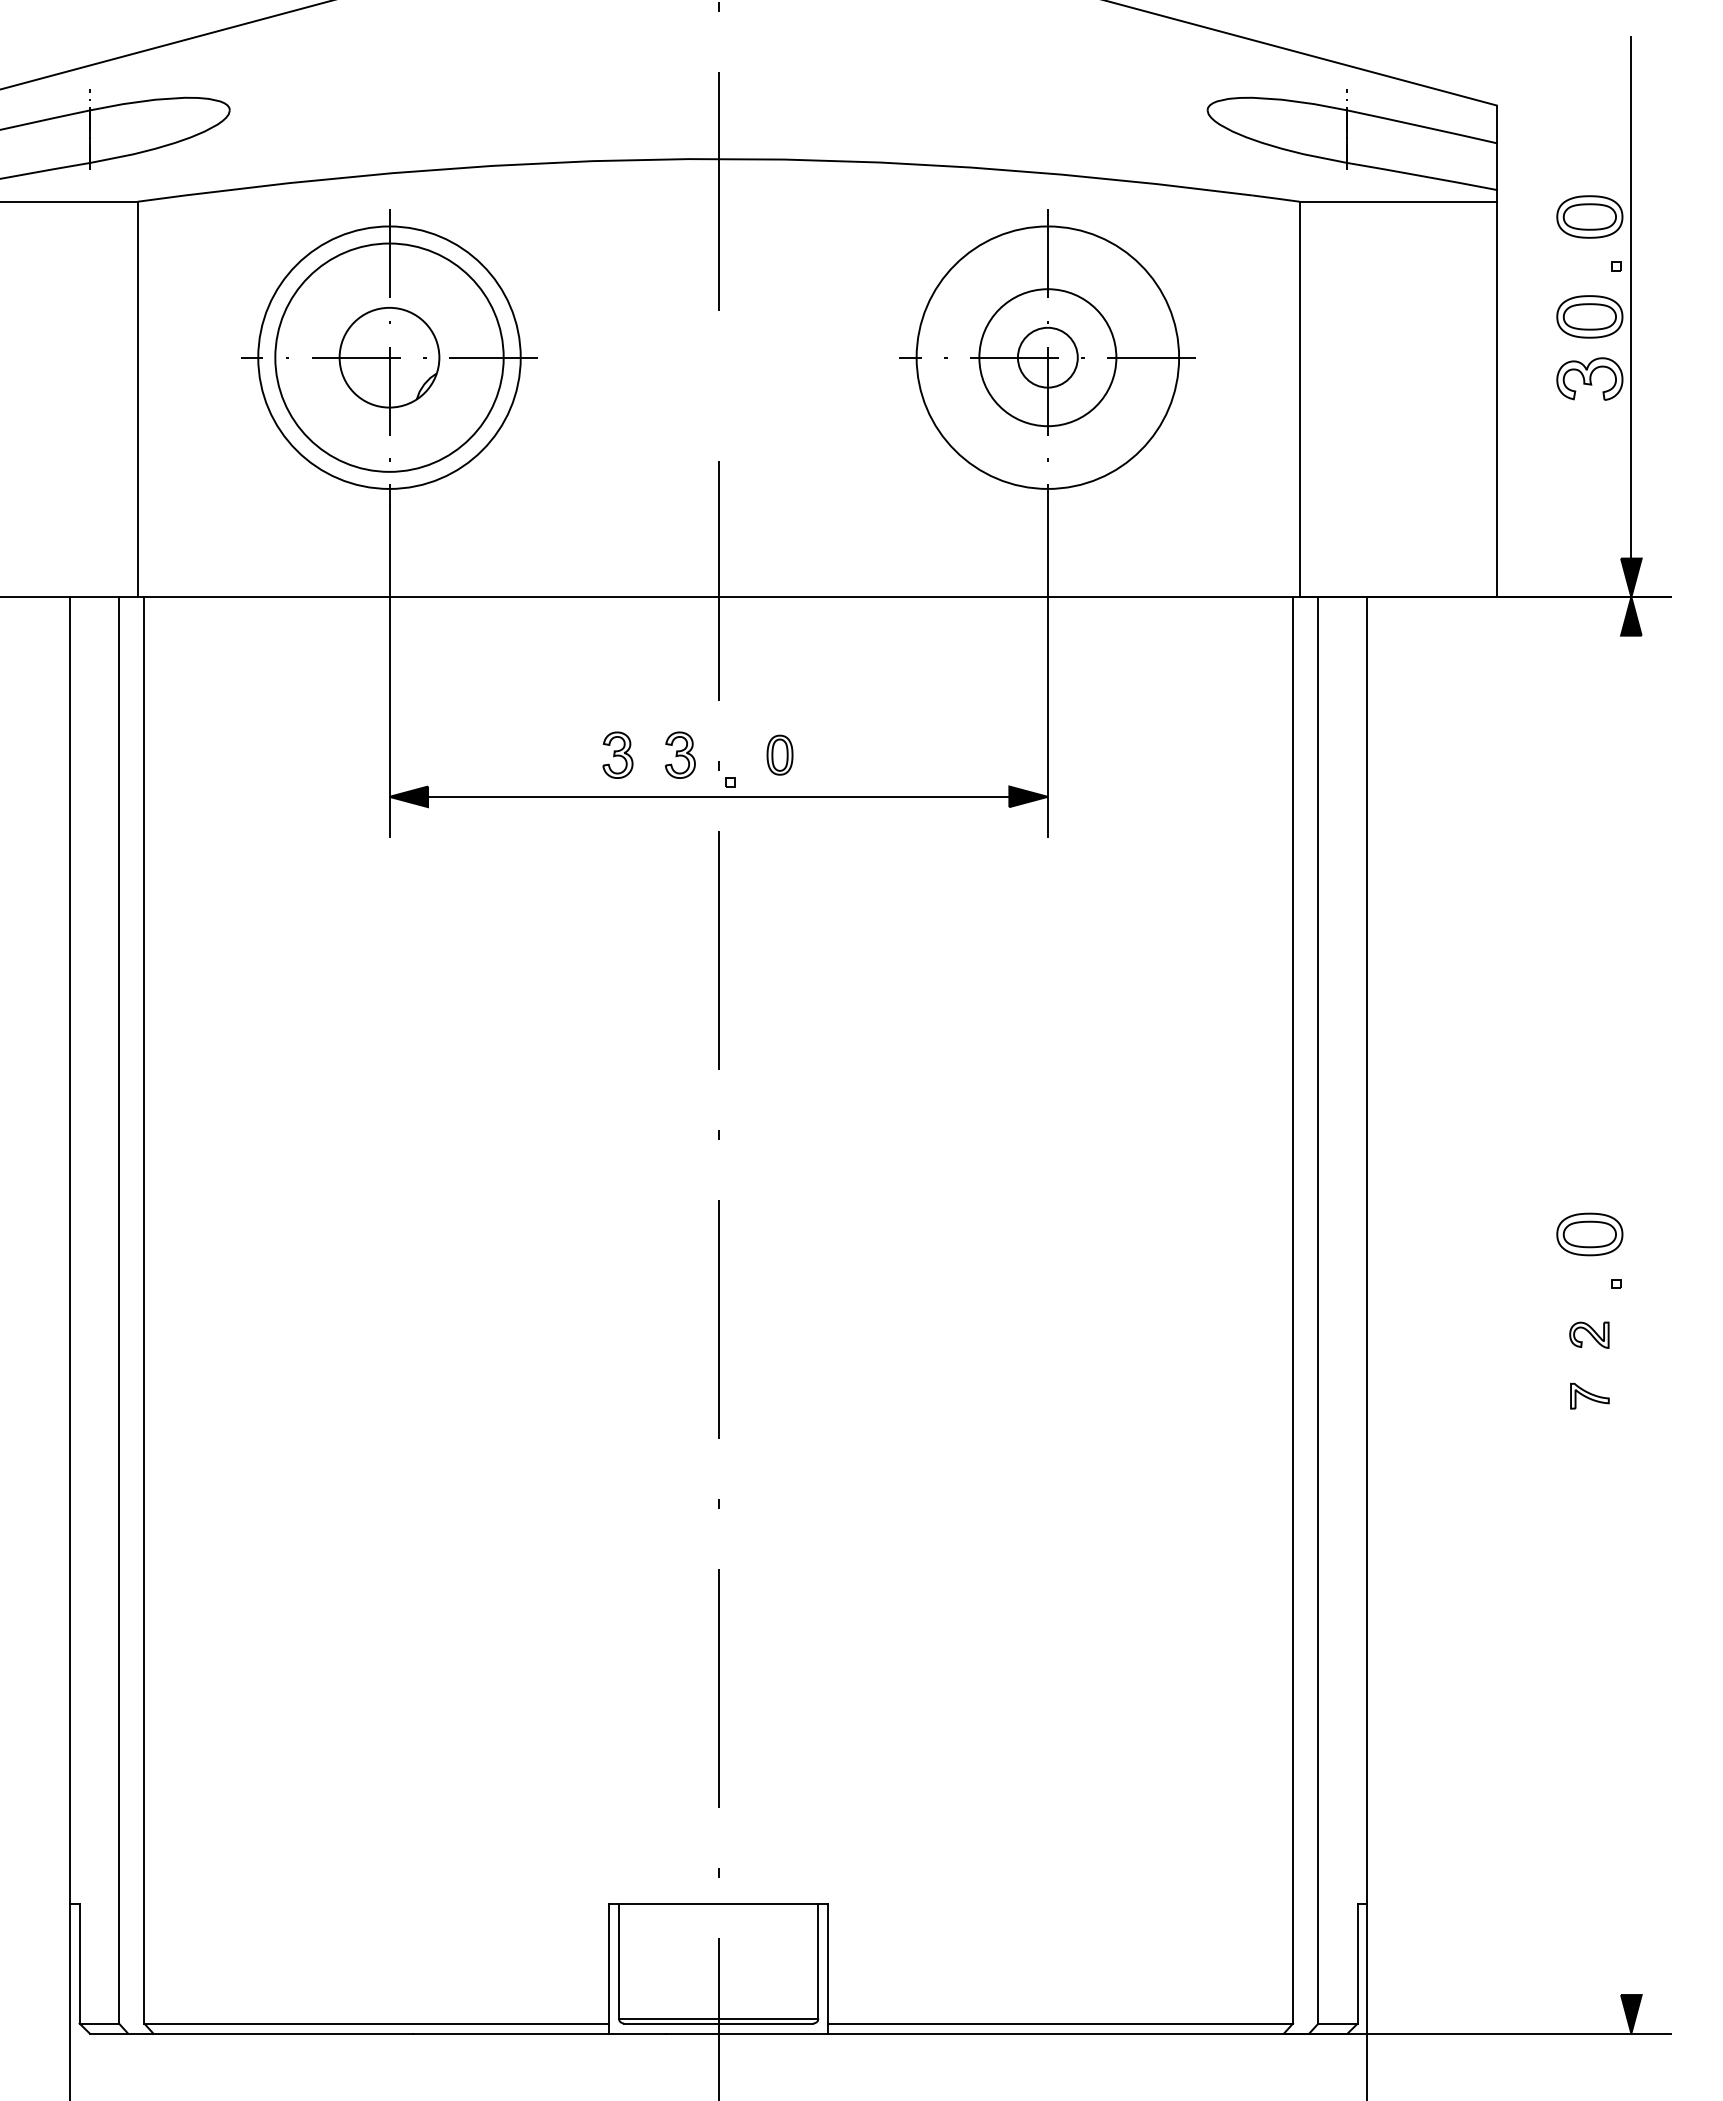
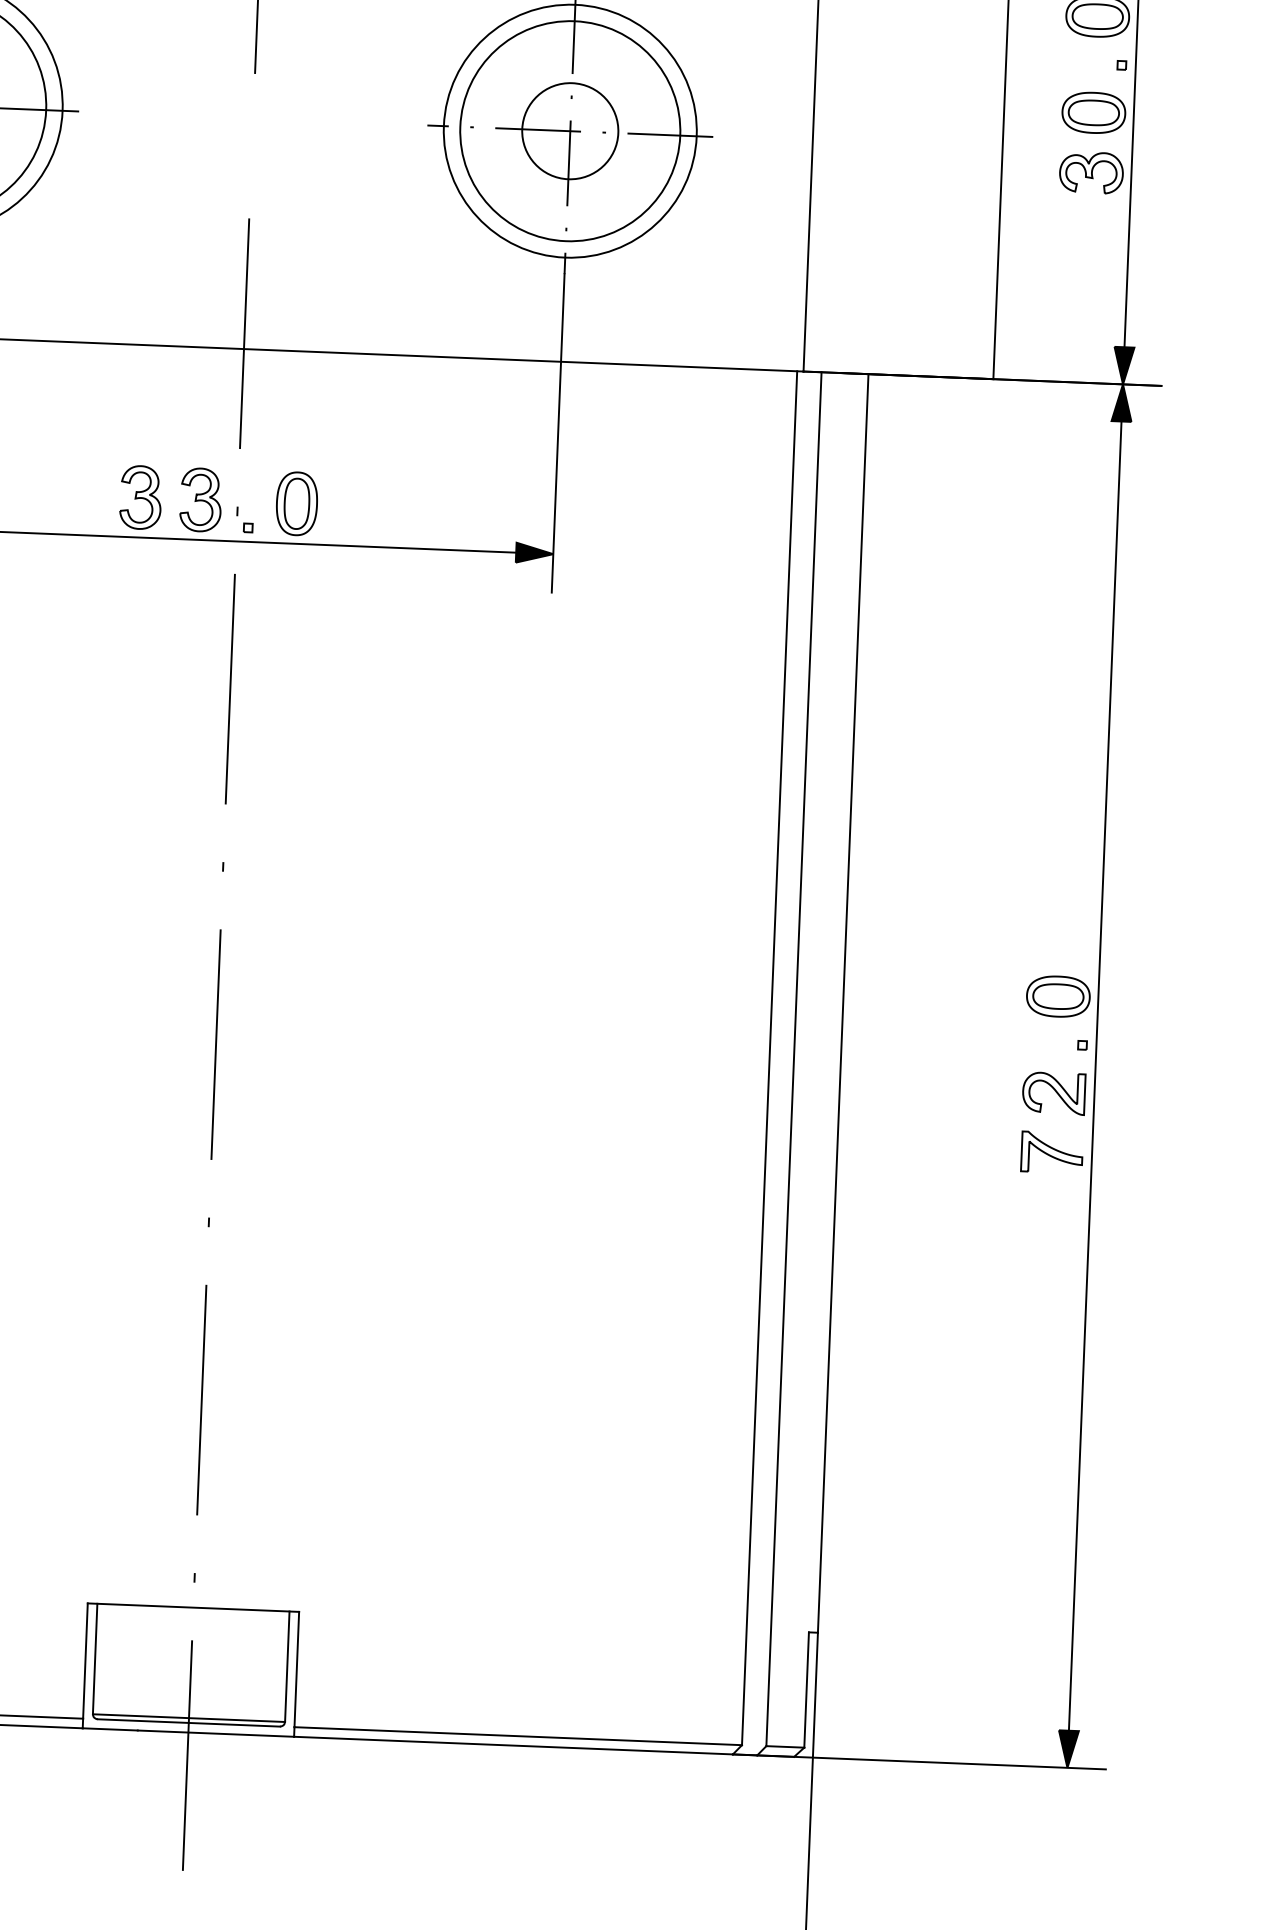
circle: (1047, 357) -> (569, 131), size x1.67
circle: (1047, 357) -> (569, 131), size x1.67
part: (617, 754) -> (140, 496), size x1.43
part: (680, 754) -> (201, 499), size x1.43
part: (779, 754) -> (296, 503), size x1.67
line: (1631, 1315) -> (1095, 1076), added
part: (1589, 1335) -> (1054, 1093), size x1.67
part: (1589, 1395) -> (1051, 1151), size x1.67

